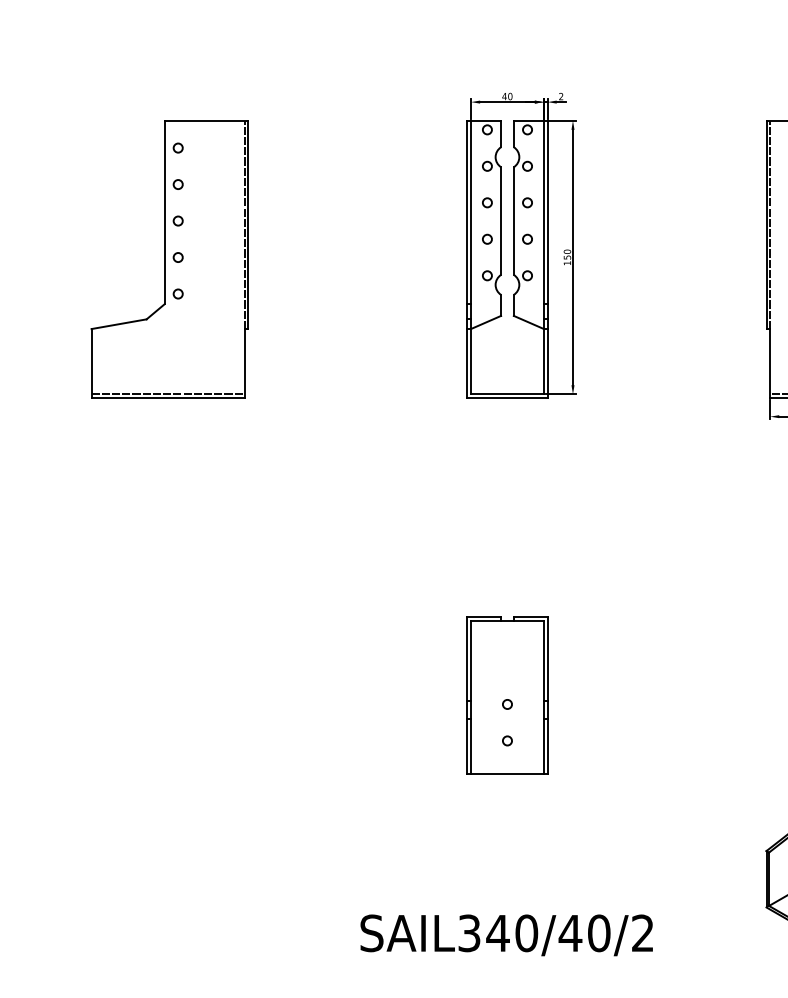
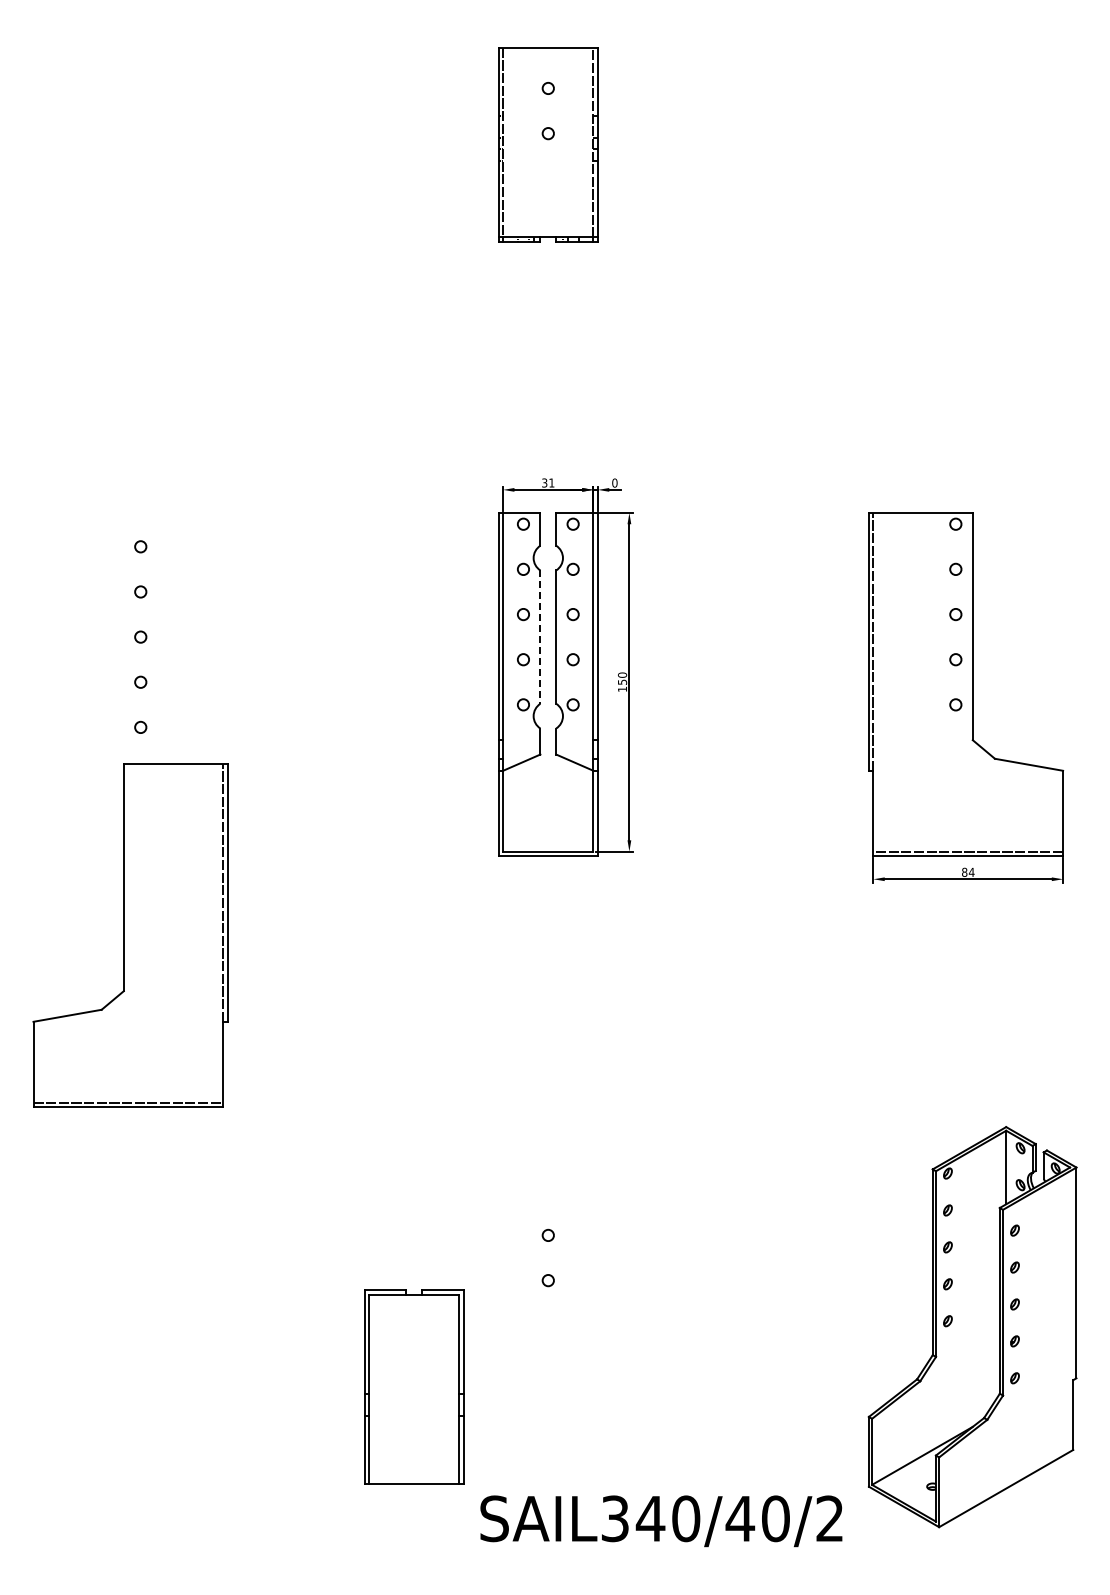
text: (506, 96) -> (547, 482), 40 -> 31
text: (560, 96) -> (614, 482), 2 -> 0
line: (501, 221) -> (540, 637), solid -> dashed
part: (169, 259) -> (130, 935), moved
part: (507, 694) -> (414, 1386), moved
text: (506, 935) -> (661, 1521), moved

